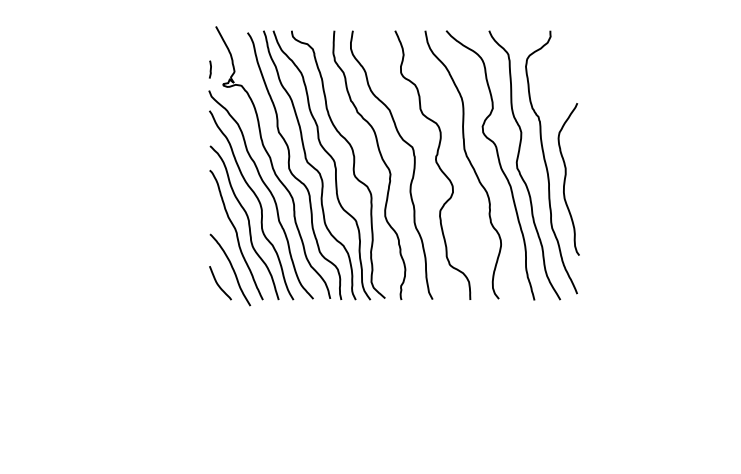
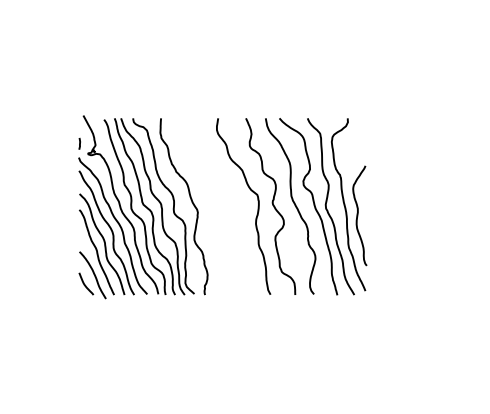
part: (307, 166) -> (143, 207), moved

